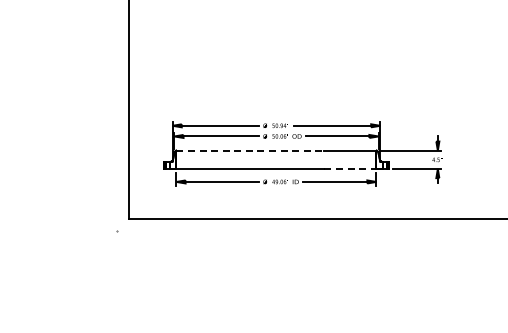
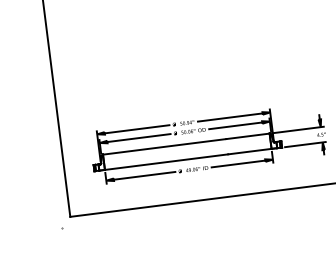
line: (250, 150) -> (164, 146), dashed -> solid
line: (350, 169) -> (249, 152), dashed -> solid

